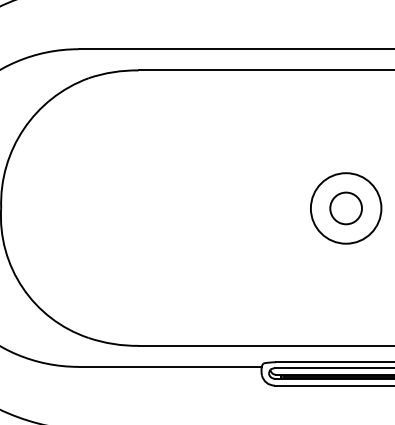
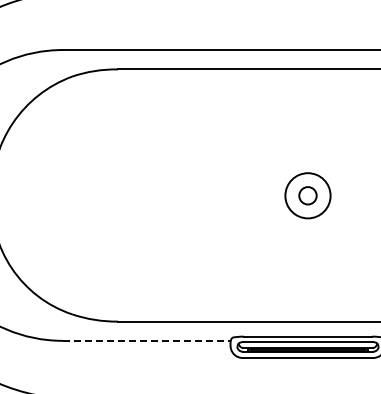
circle: (345, 208) -> (307, 195), size x0.6
circle: (345, 208) -> (307, 195), size x0.7
line: (169, 366) -> (146, 340), solid -> dashed

